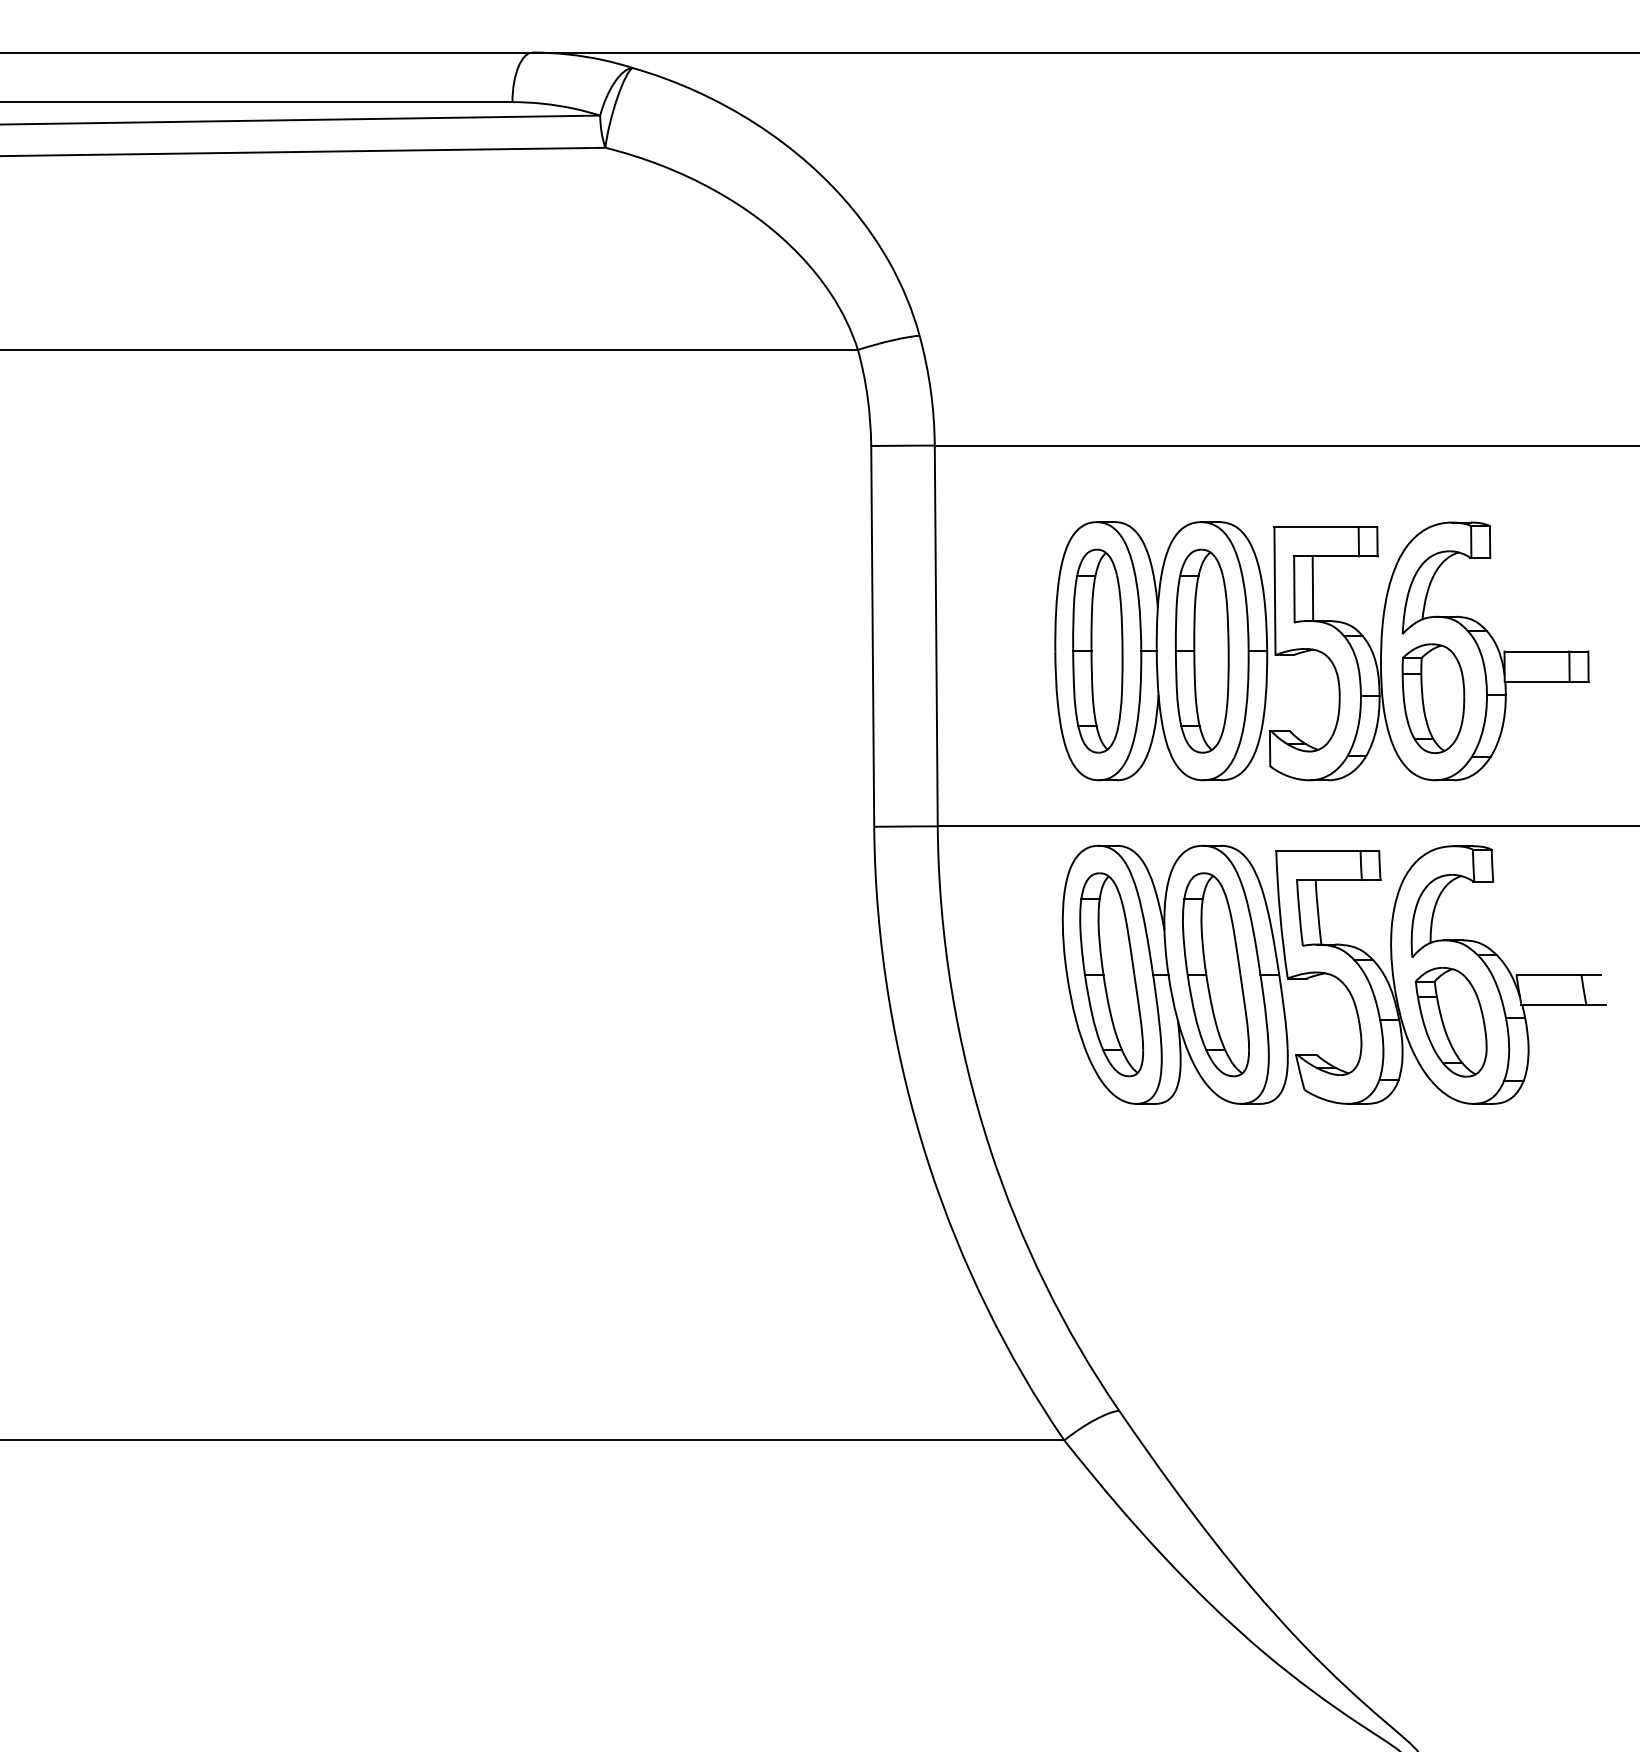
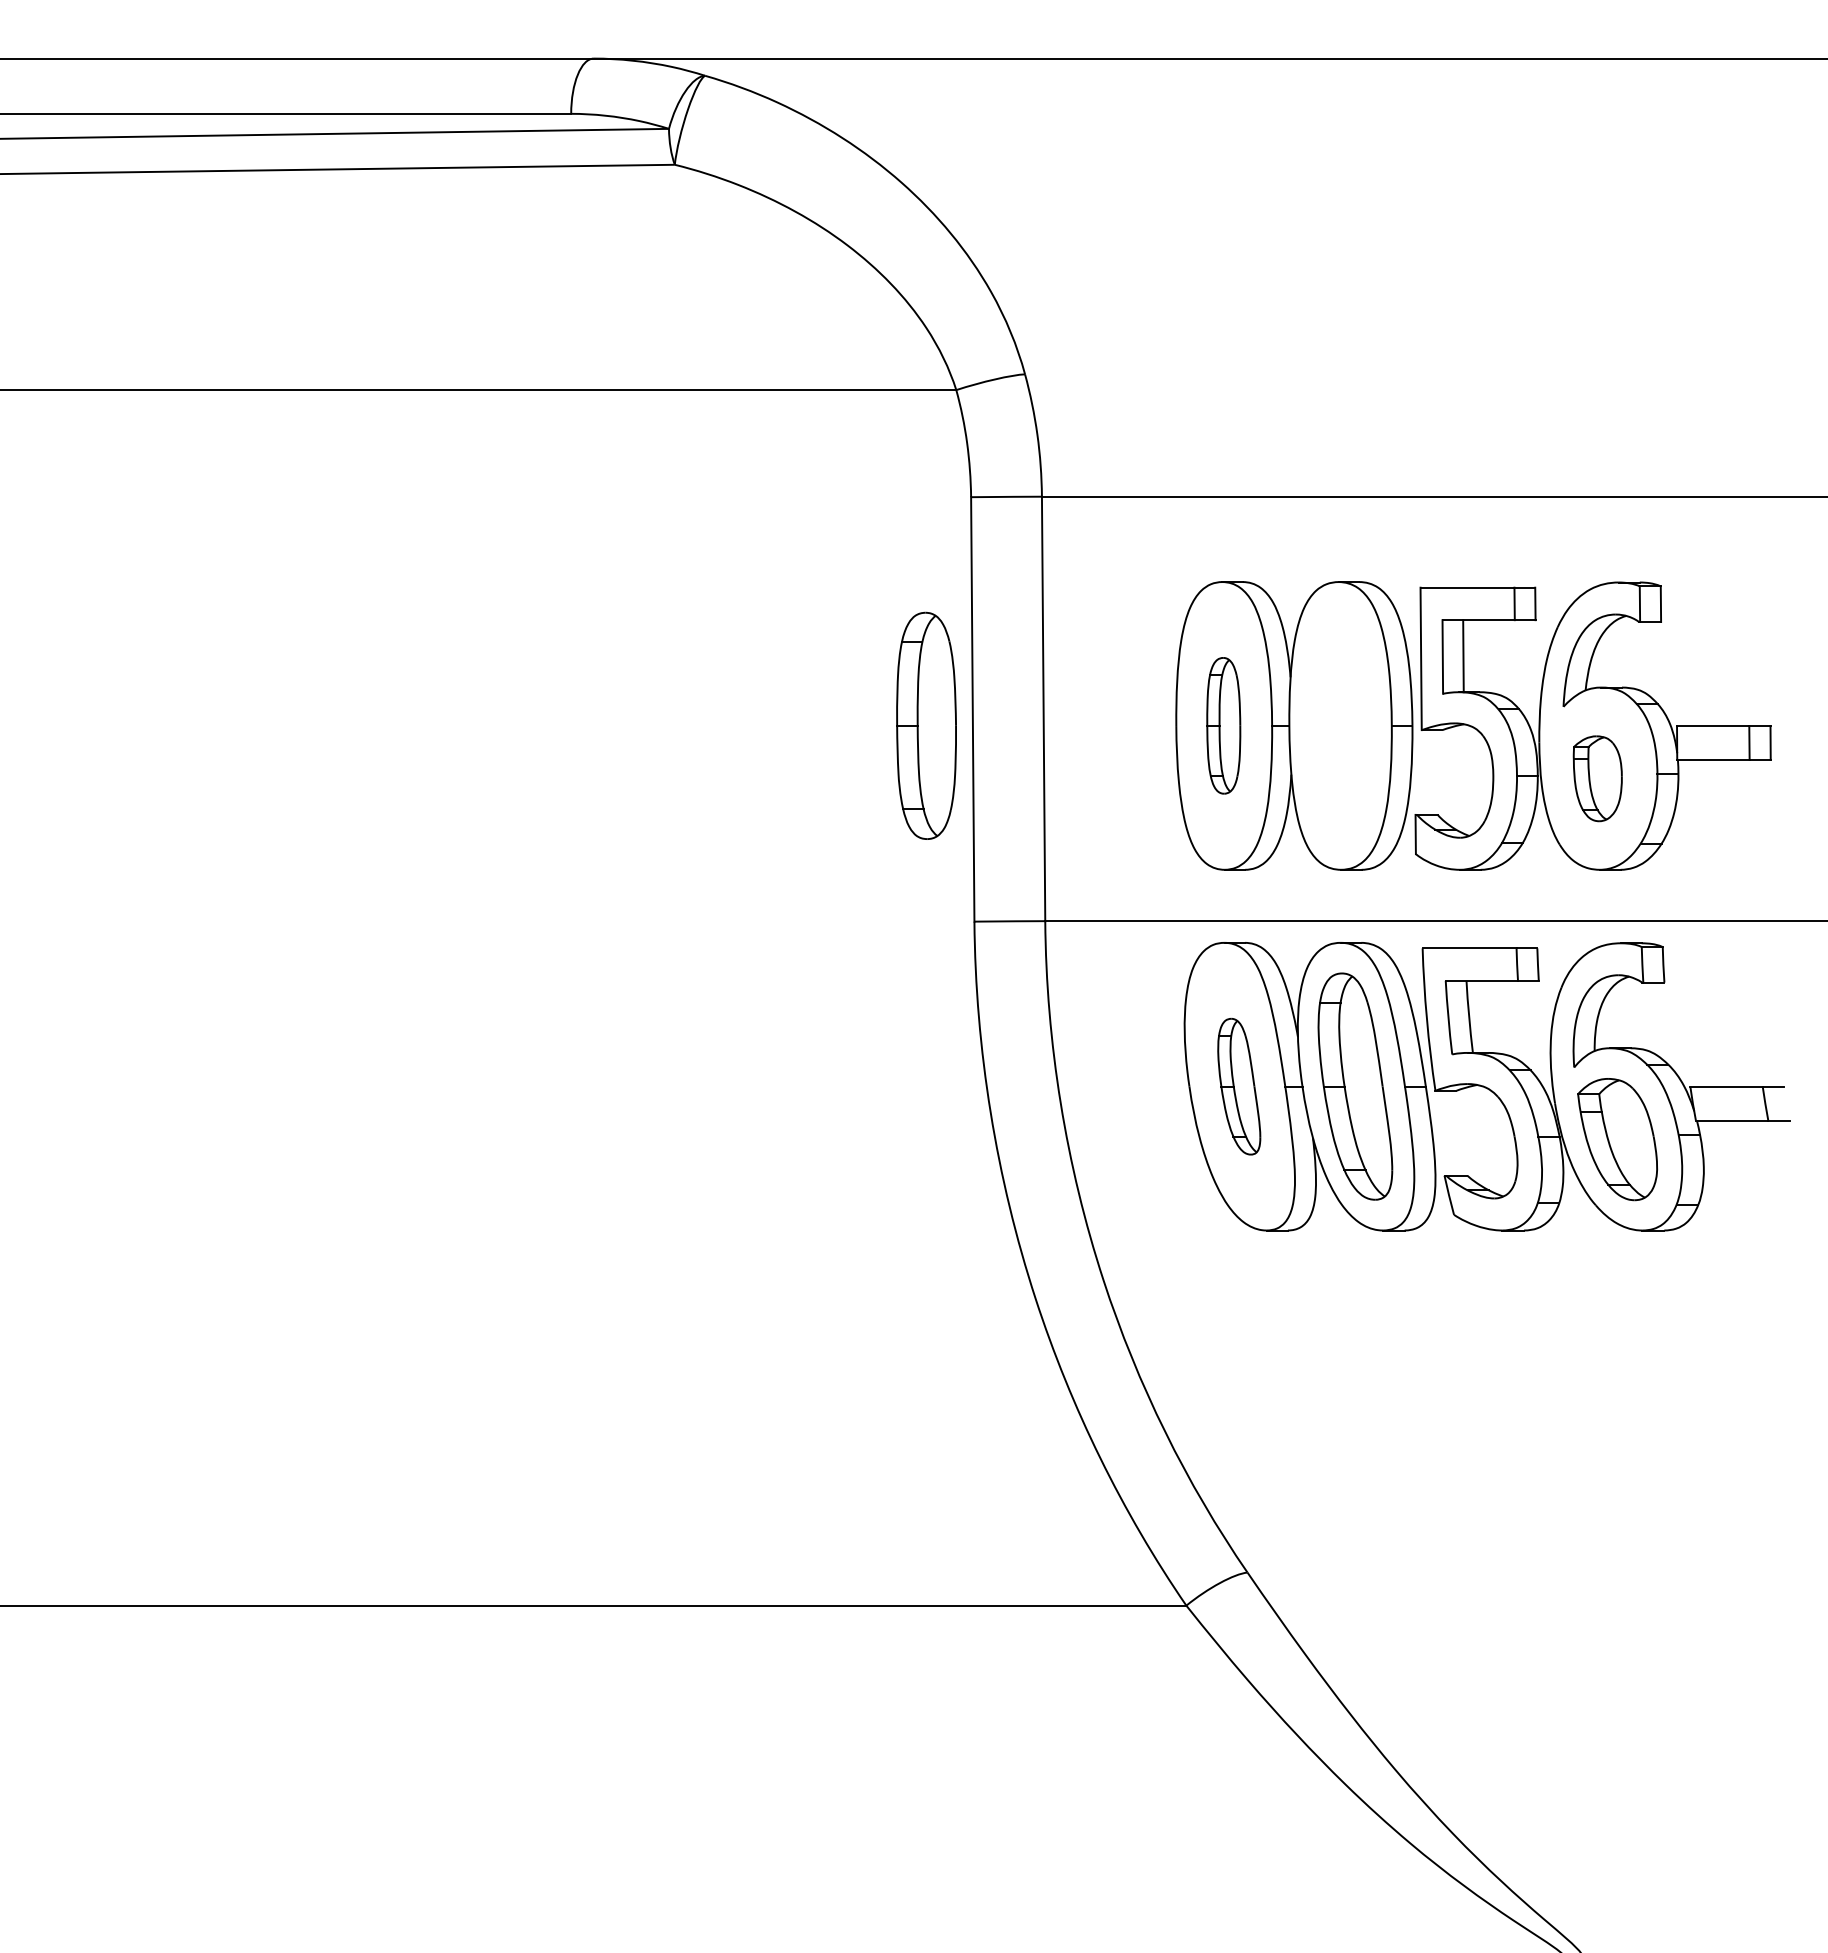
part: (1097, 650) -> (1223, 725), size x0.6
part: (1202, 650) -> (926, 725), moved
part: (1433, 698) -> (1597, 778), size x0.7
part: (1111, 974) -> (1238, 1086), size x0.6

